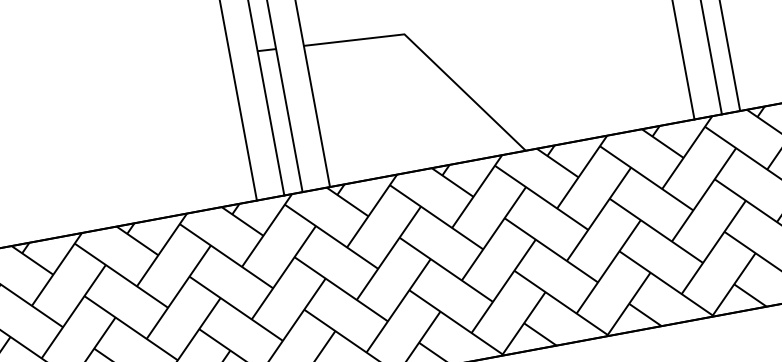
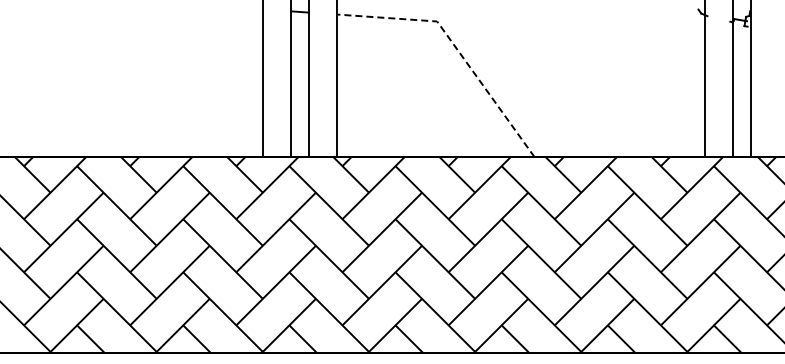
line: (428, 57) -> (456, 48), solid -> dashed

